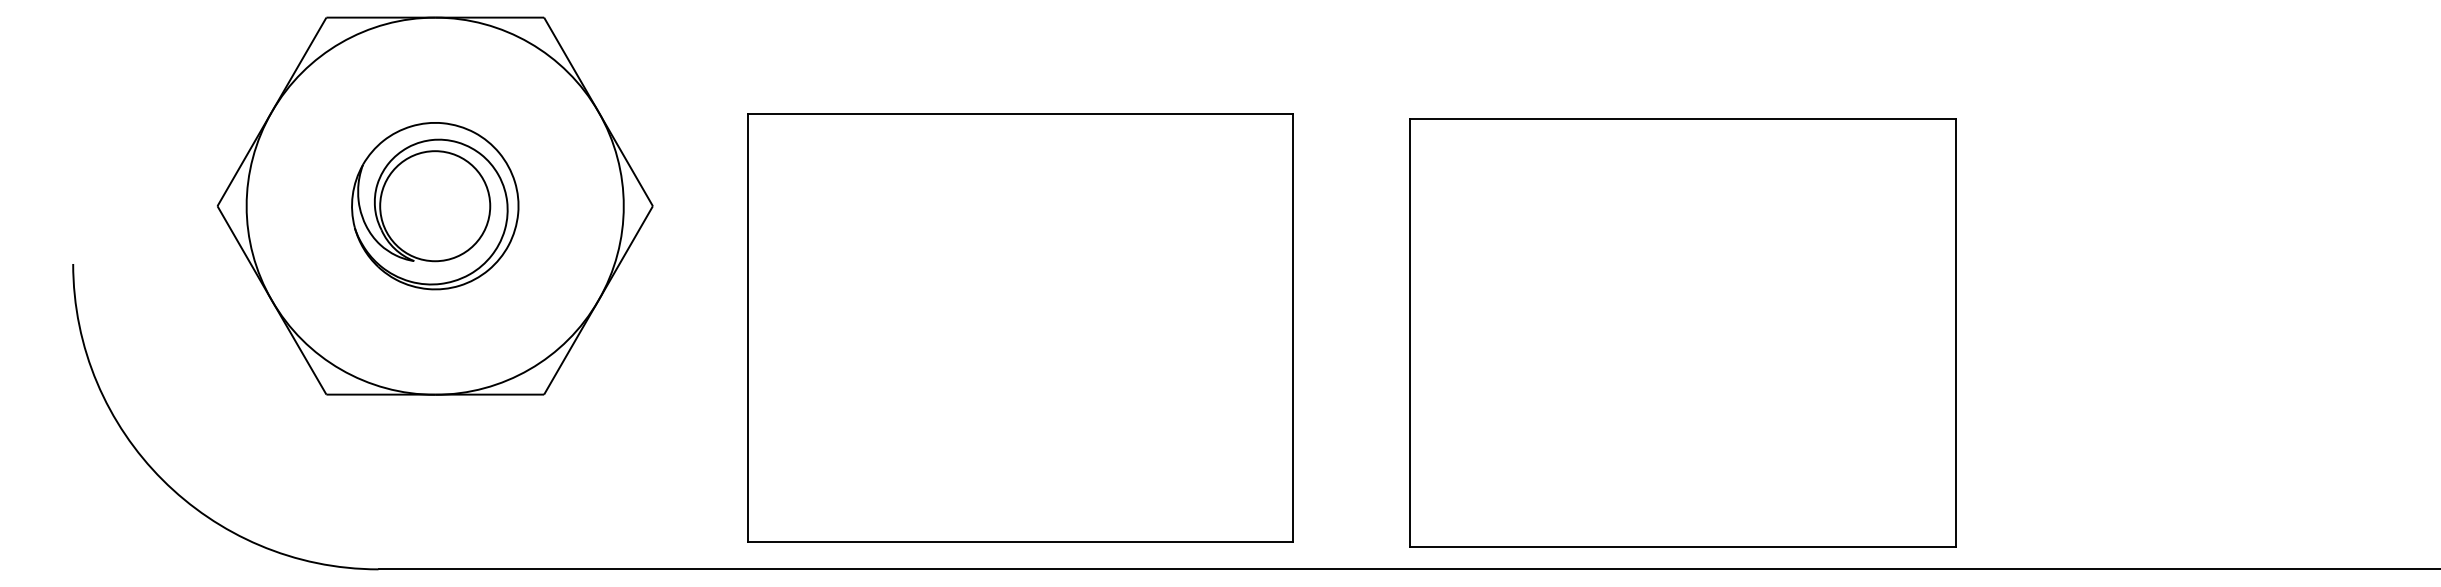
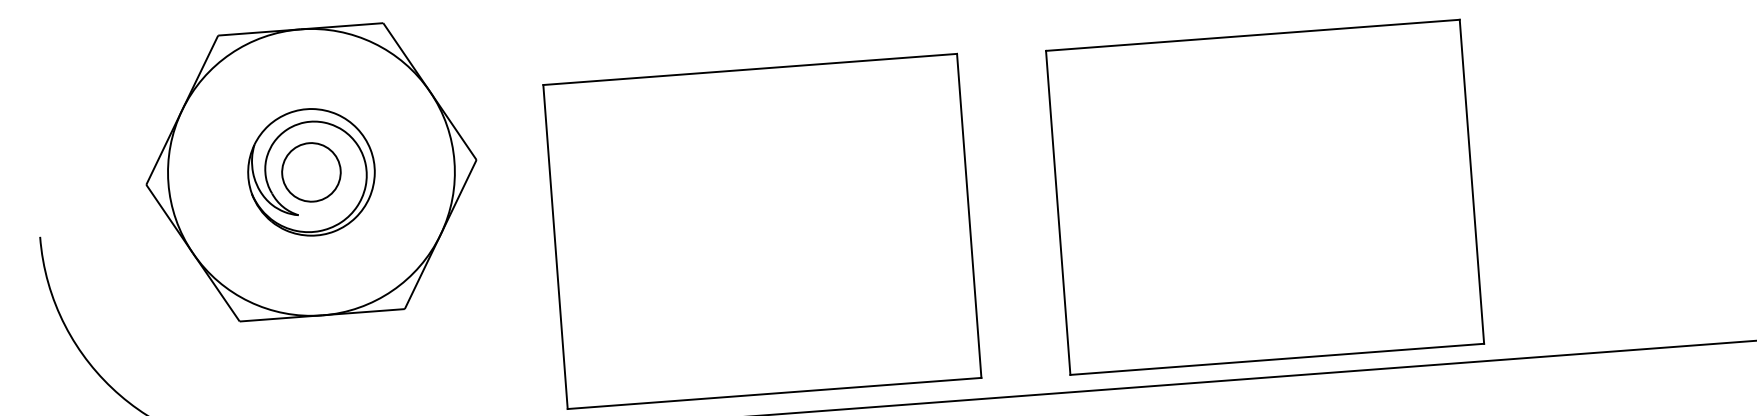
circle: (435, 206) -> (311, 172), size x0.7

